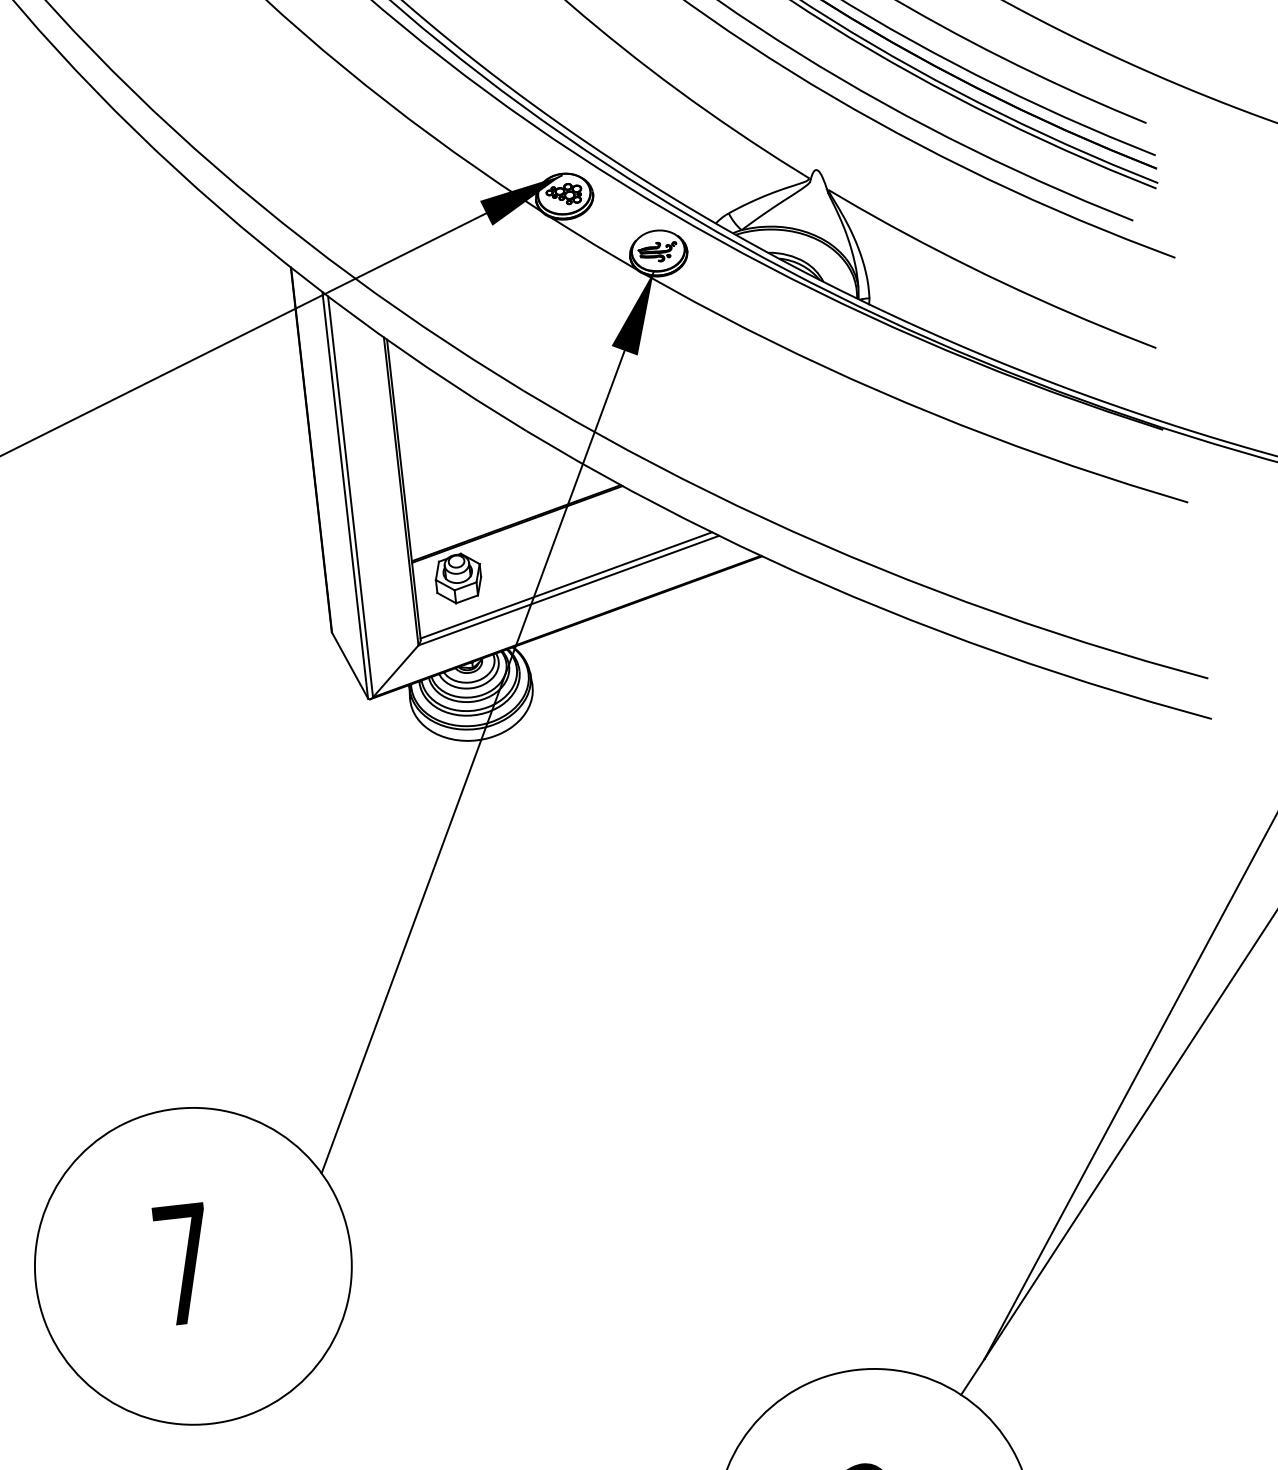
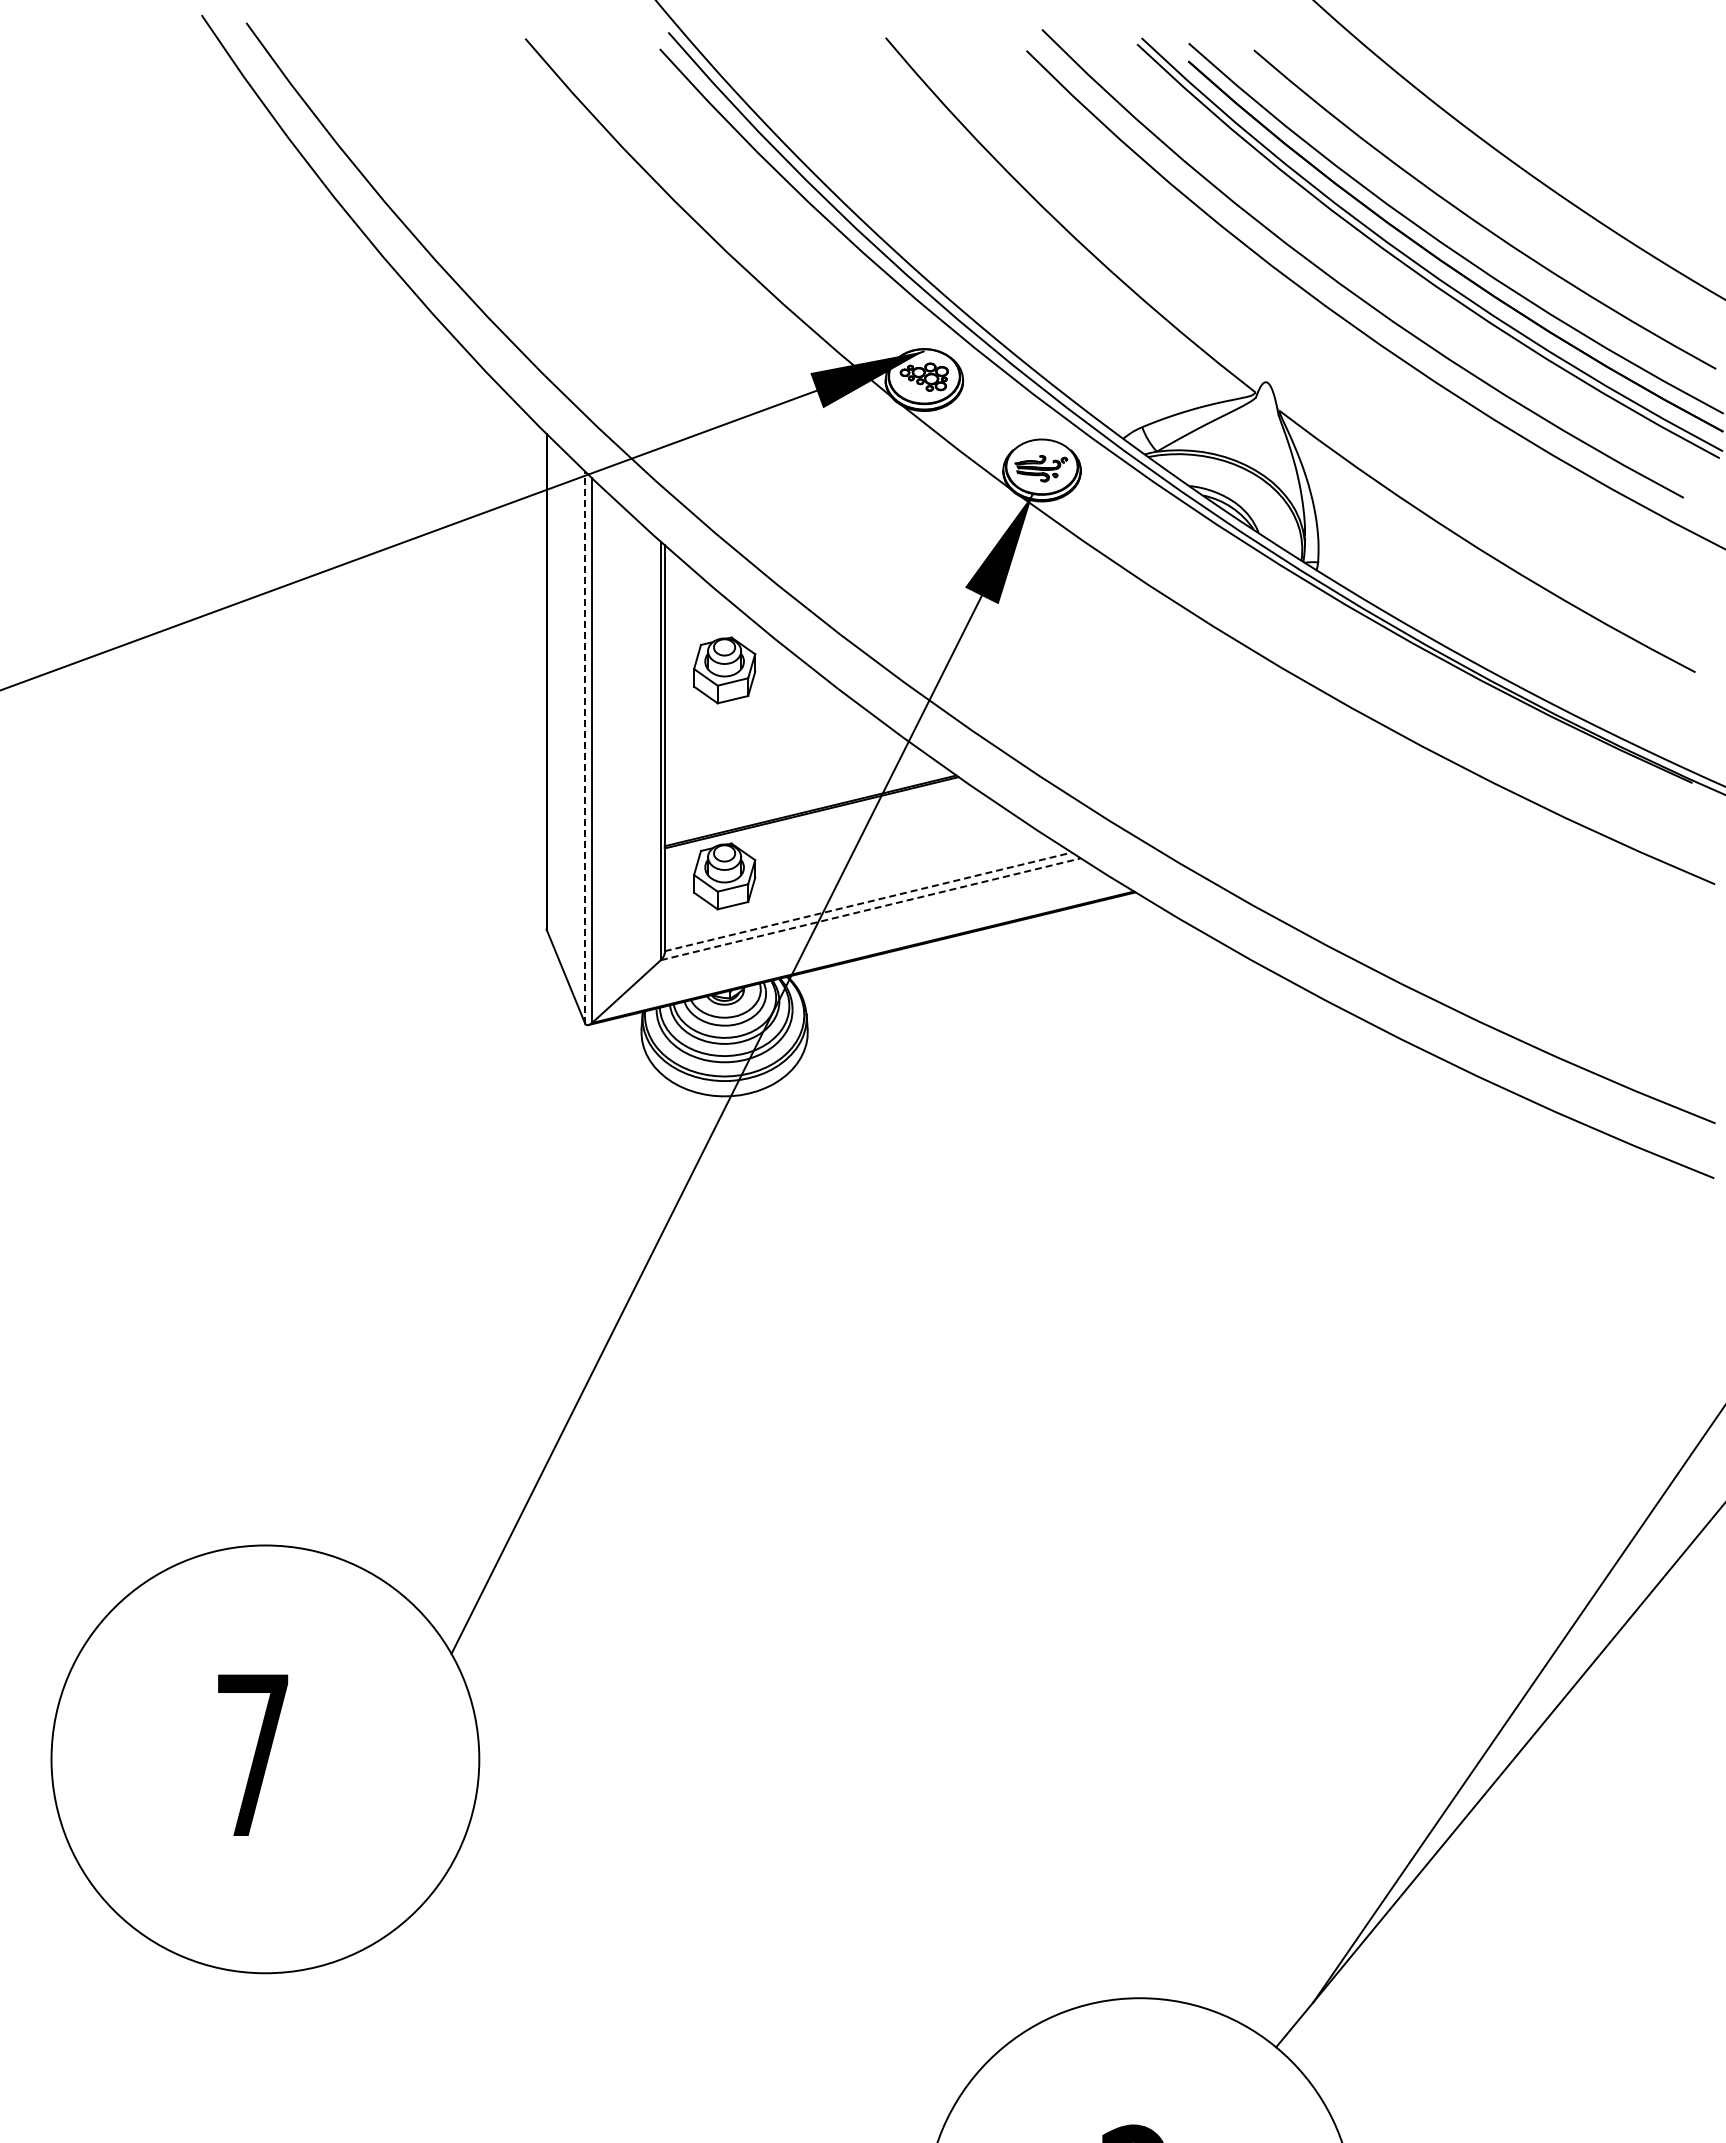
part: (441, 426) -> (724, 670), added
line: (345, 495) -> (585, 747), solid -> dashed
line: (566, 585) -> (868, 901), solid -> dashed
line: (568, 590) -> (870, 909), solid -> dashed

